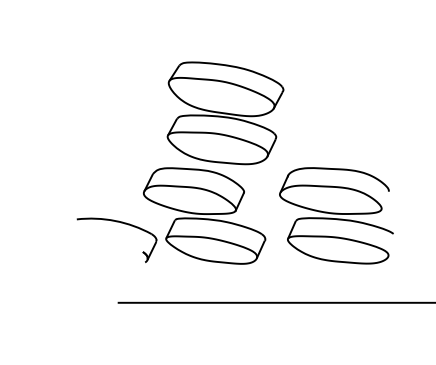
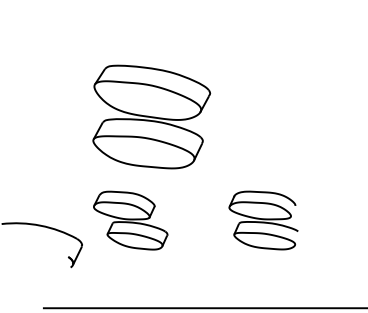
part: (204, 215) -> (130, 220), size x0.6
part: (336, 215) -> (263, 220), size x0.6

